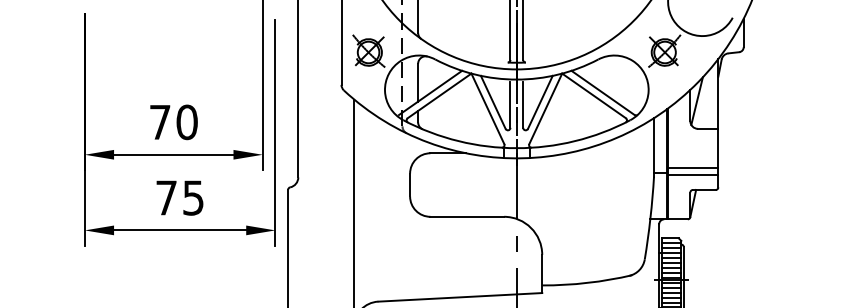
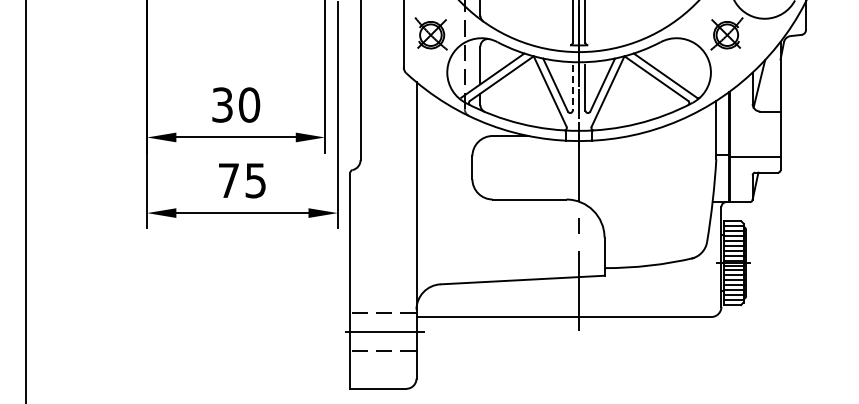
line: (510, 104) -> (572, 87), solid -> dashed
text: (160, 121) -> (222, 104), 70 -> 30
line: (692, 167) -> (754, 150), removed

